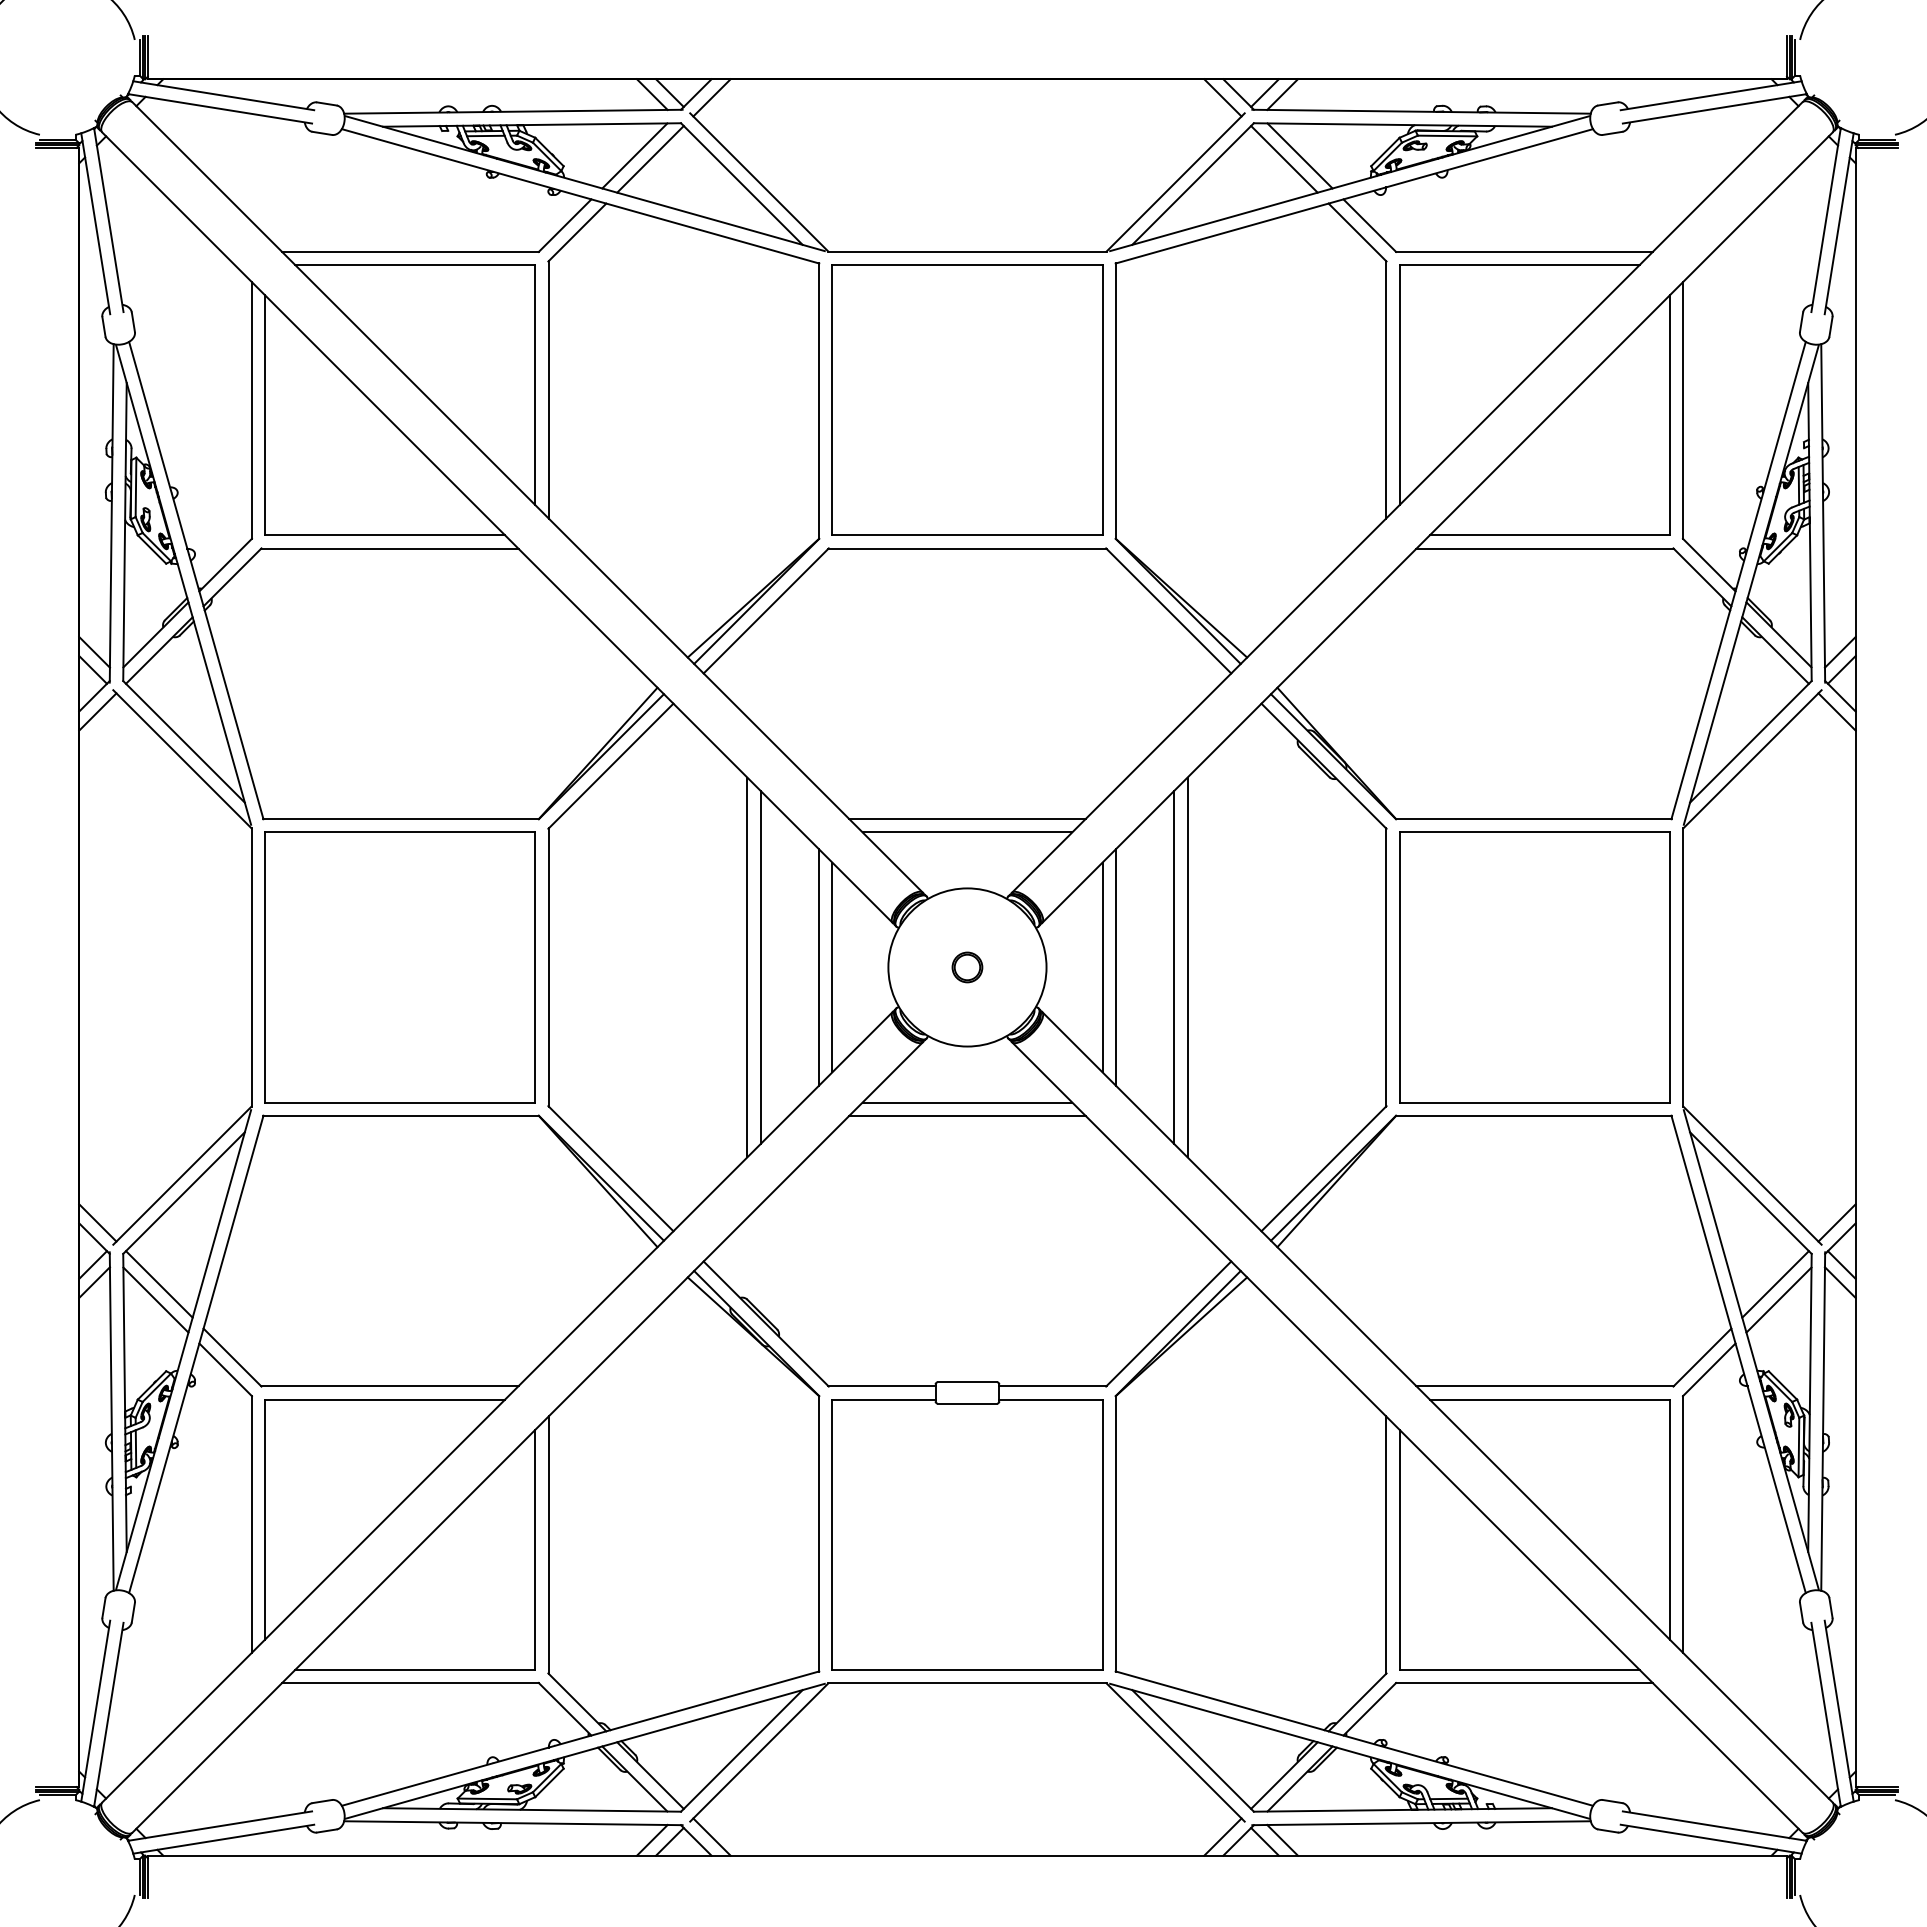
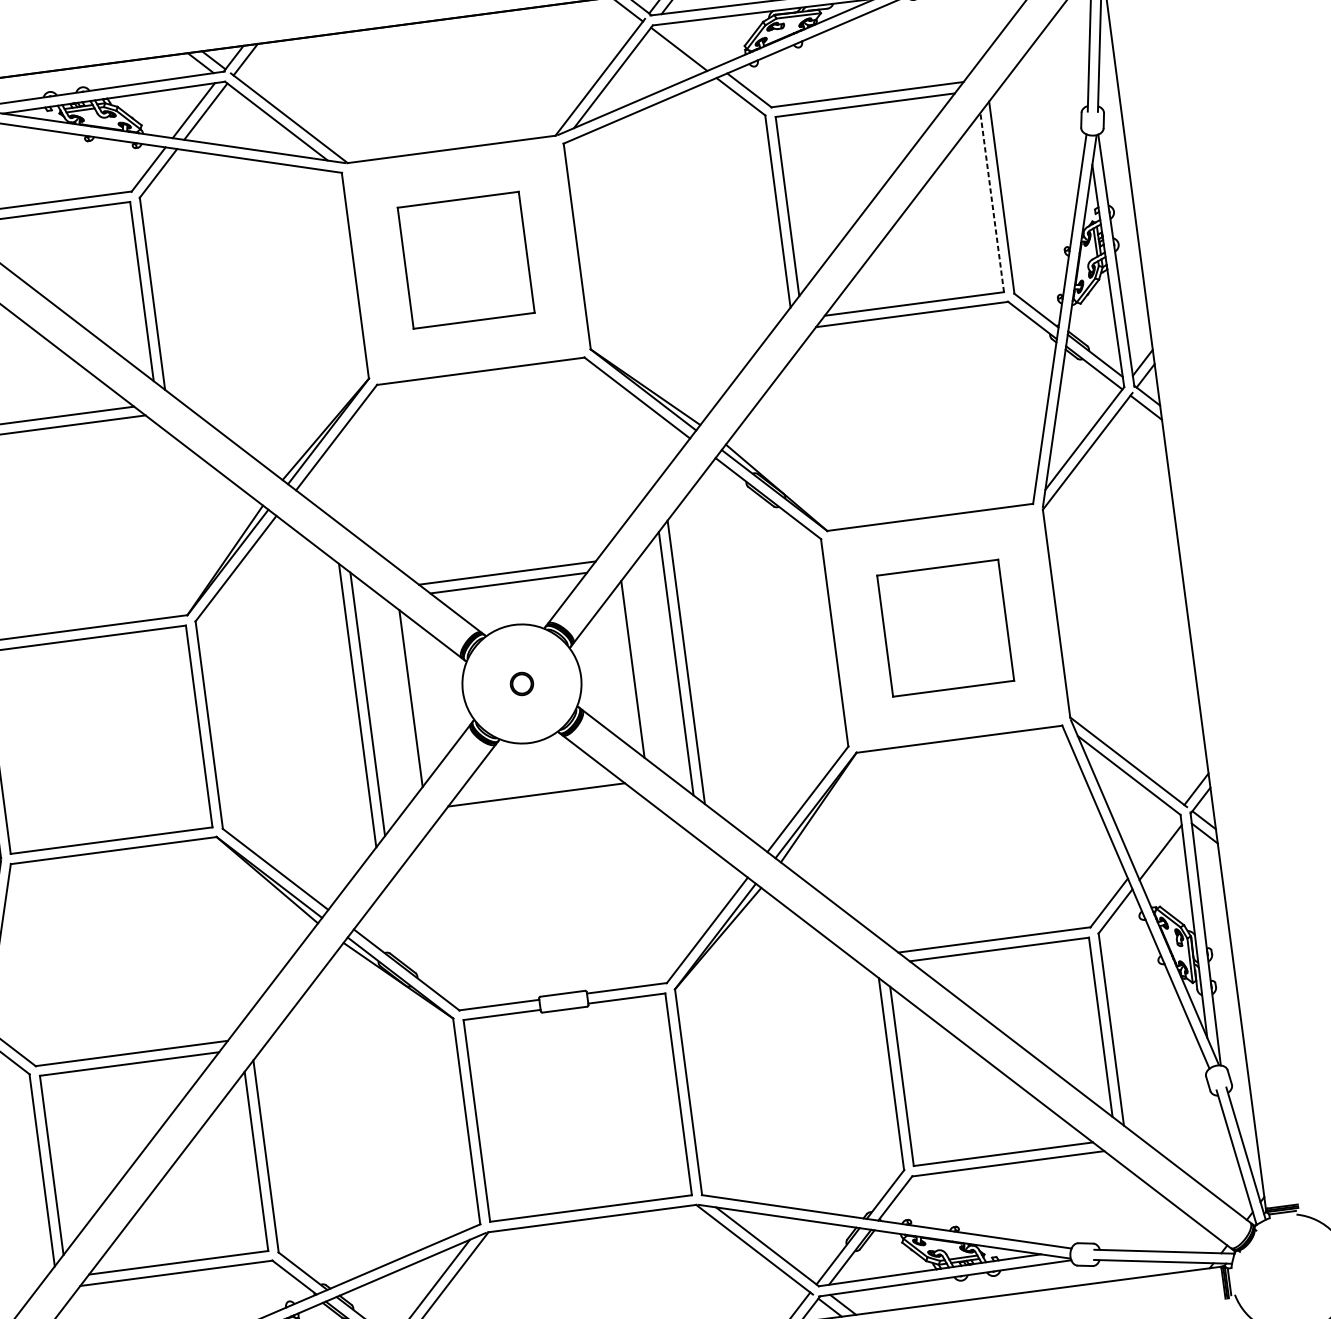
line: (1299, 155) -> (690, 45), removed
part: (967, 399) -> (466, 259), size x0.6
line: (1669, 415) -> (991, 202), solid -> dashed
line: (832, 967) -> (421, 697), removed
line: (1102, 967) -> (622, 670), removed
part: (1534, 967) -> (945, 628), size x0.6
line: (967, 1102) -> (535, 784), removed
line: (1775, 1284) -> (1156, 841), removed

